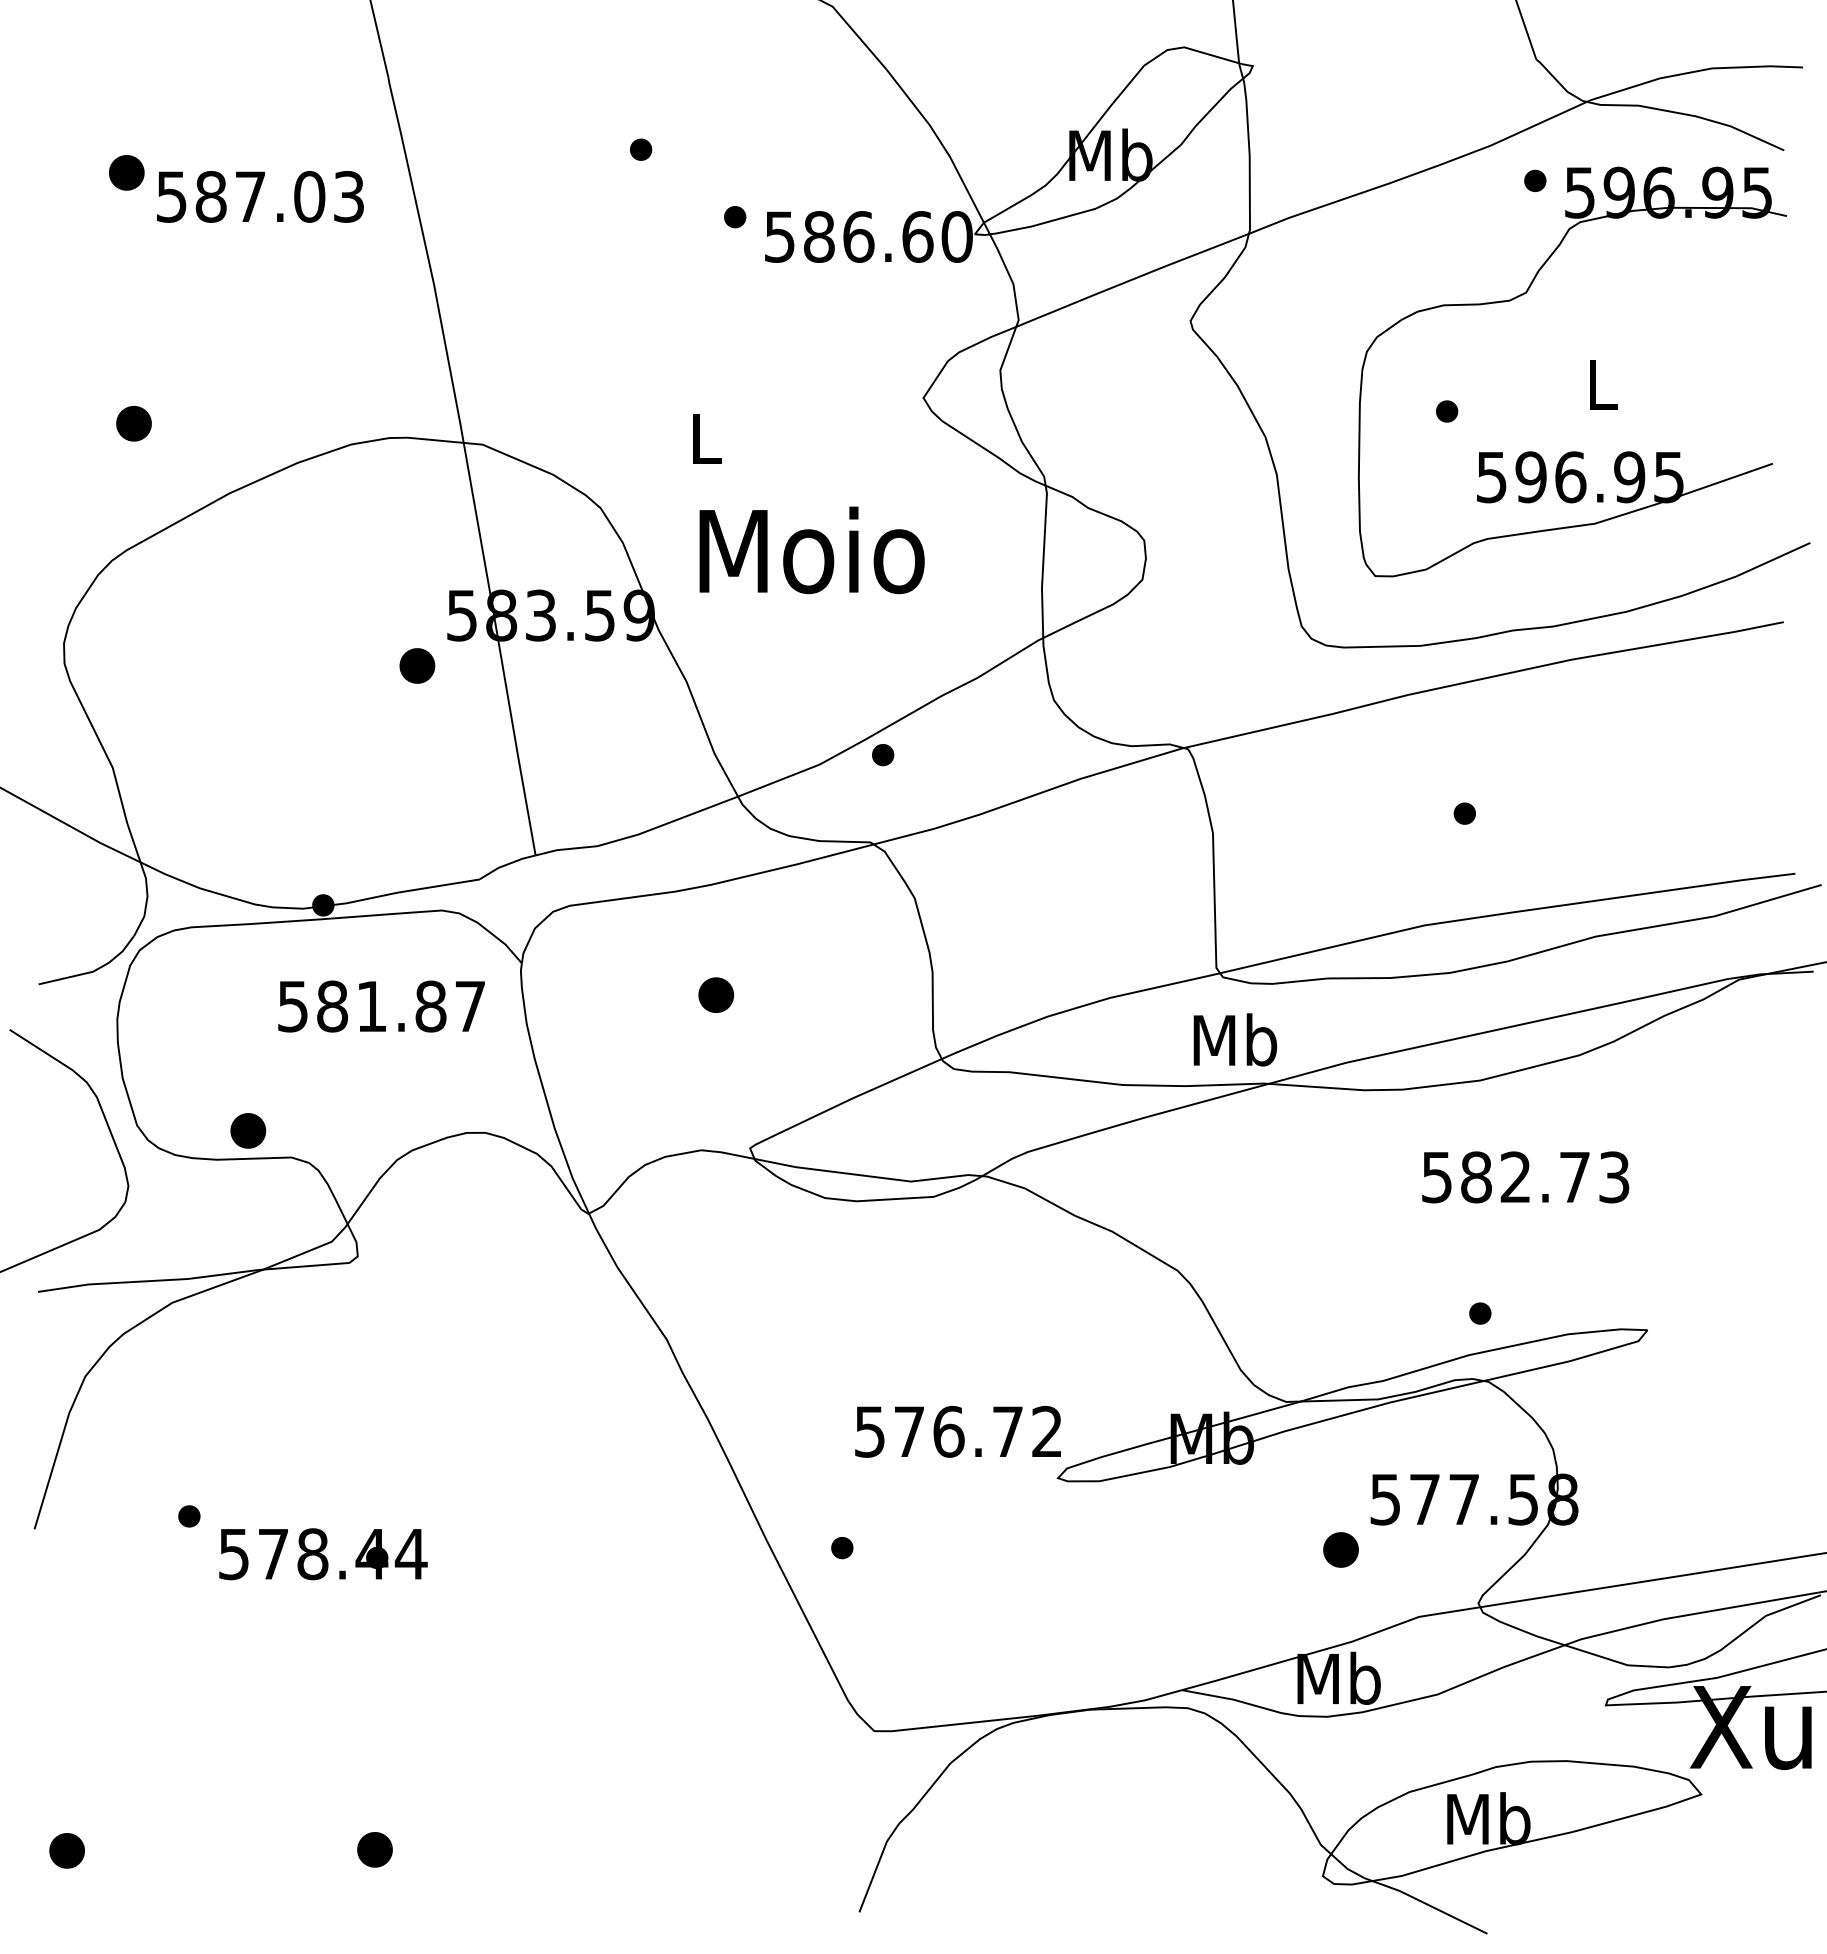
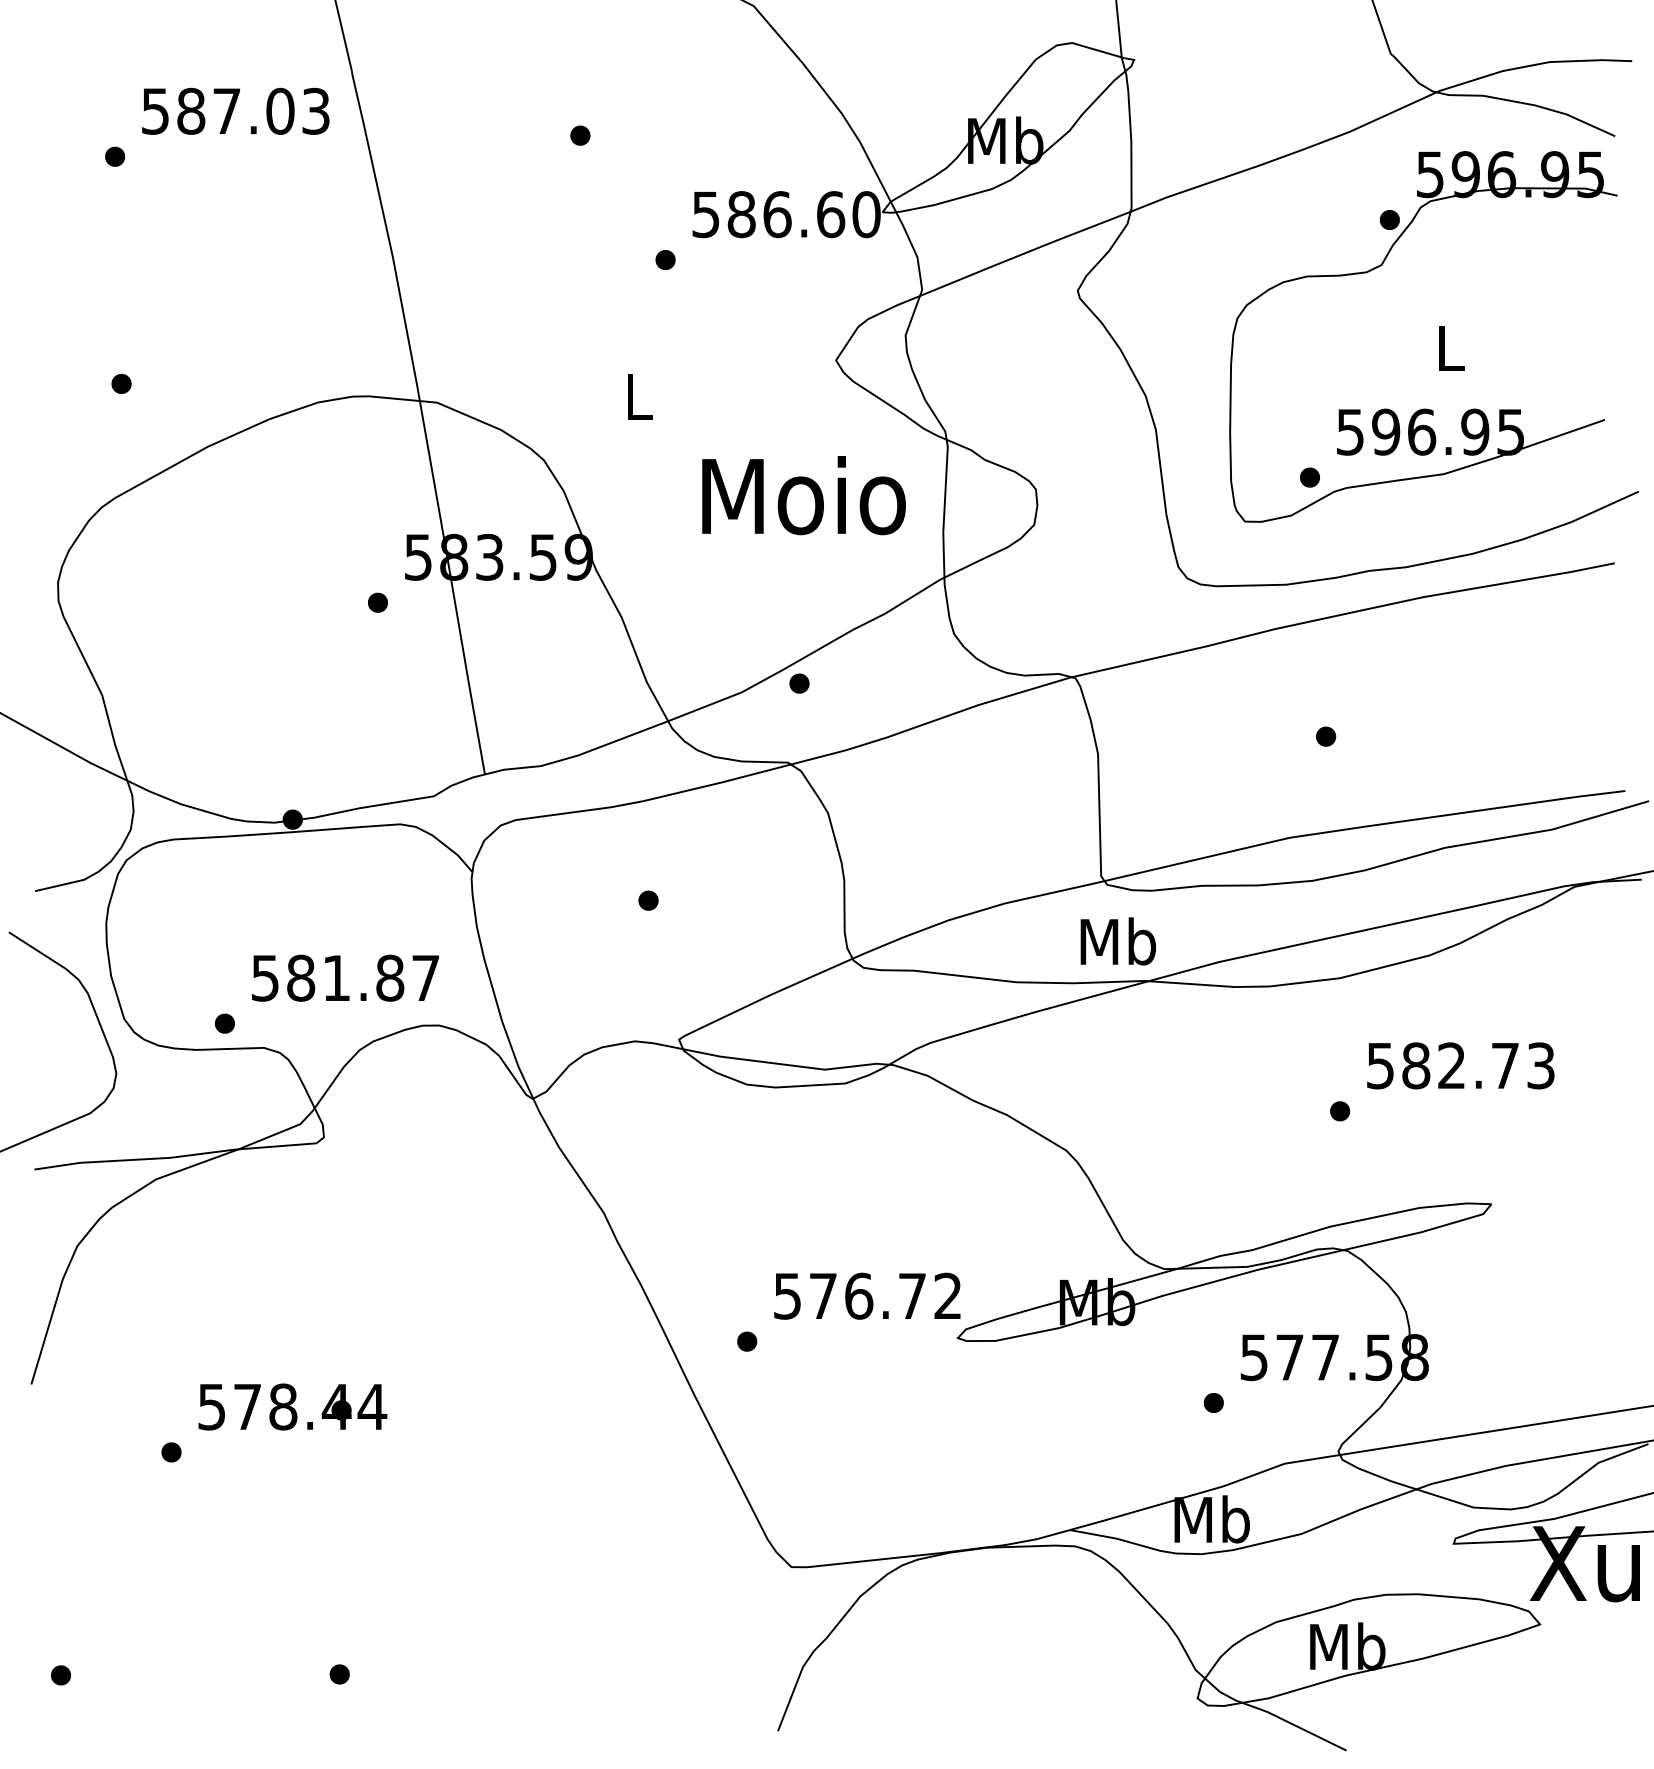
part: (127, 173) -> (115, 157), size x0.62
part: (1535, 180) -> (1390, 219), moved
text: (260, 196) -> (235, 111), moved
part: (735, 217) -> (665, 260), moved
part: (1447, 411) -> (1310, 477), moved
part: (134, 424) -> (121, 384), size x0.62
text: (811, 550) -> (803, 495), moved
part: (417, 665) -> (378, 602), size x0.62
part: (716, 994) -> (648, 900), size x0.62
text: (381, 1006) -> (345, 978), moved
part: (248, 1130) -> (225, 1023), size x0.62
text: (1525, 1177) -> (1460, 1065), moved
part: (1480, 1313) -> (1340, 1111), moved
part: (189, 1516) -> (171, 1452), moved
part: (842, 1548) -> (747, 1342), moved
part: (1340, 1549) -> (1213, 1402), size x0.62
part: (375, 1849) -> (340, 1674), size x0.62
part: (67, 1850) -> (61, 1675), size x0.62

